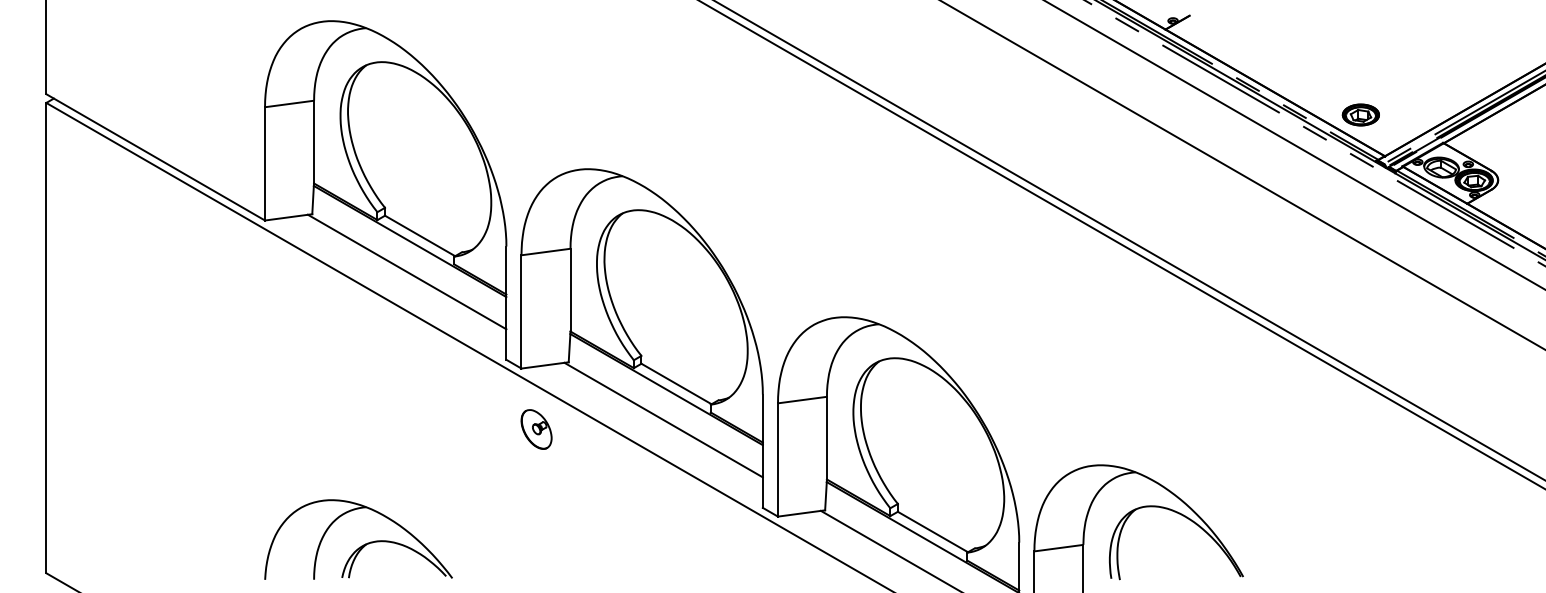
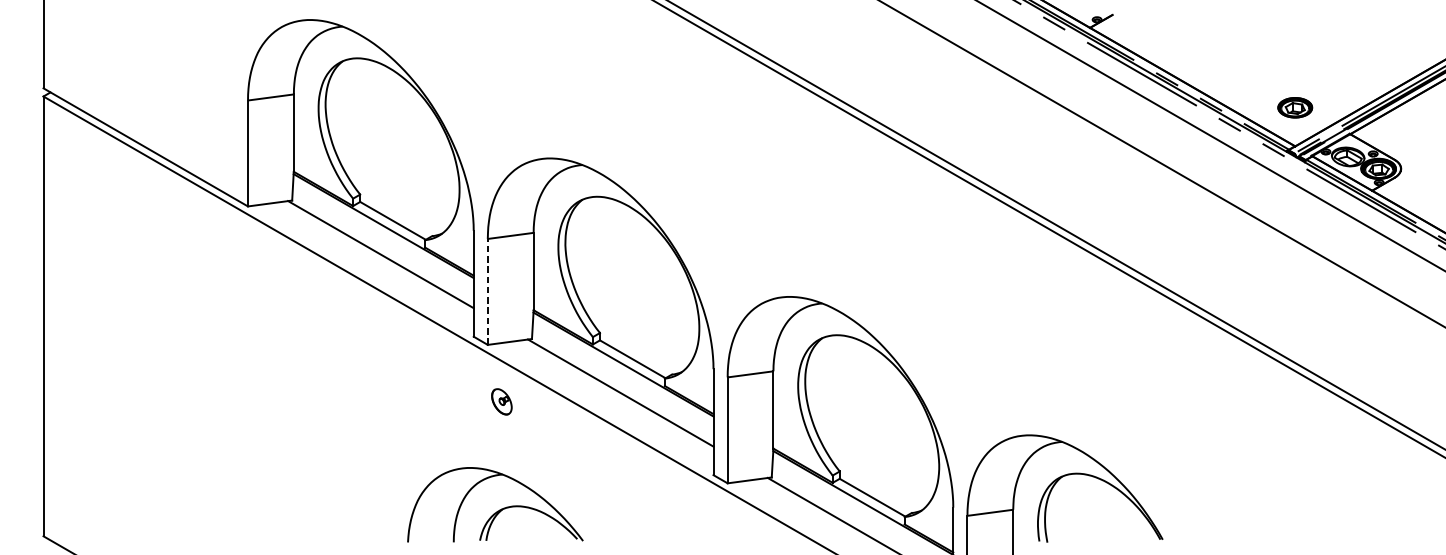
part: (1360, 114) -> (1294, 107), moved
line: (521, 311) -> (487, 291), solid -> dashed
part: (536, 429) -> (501, 401), size x0.7
part: (361, 545) -> (498, 510), moved

